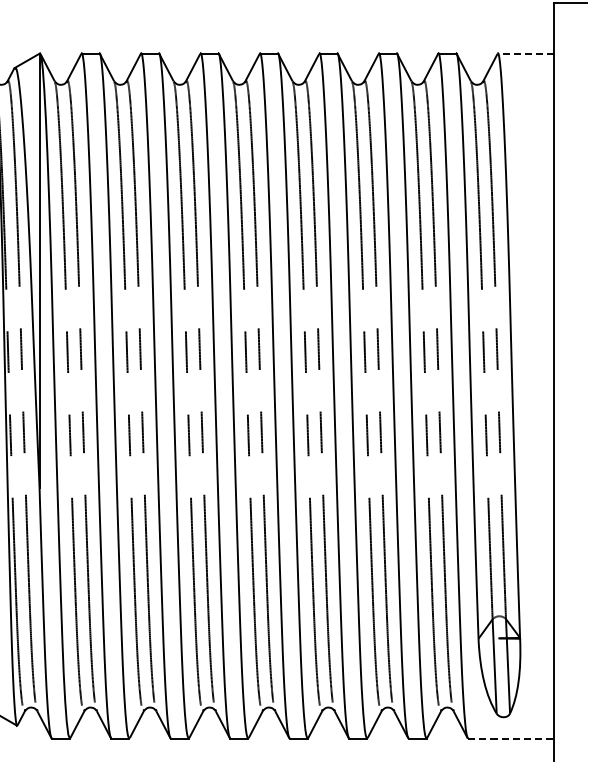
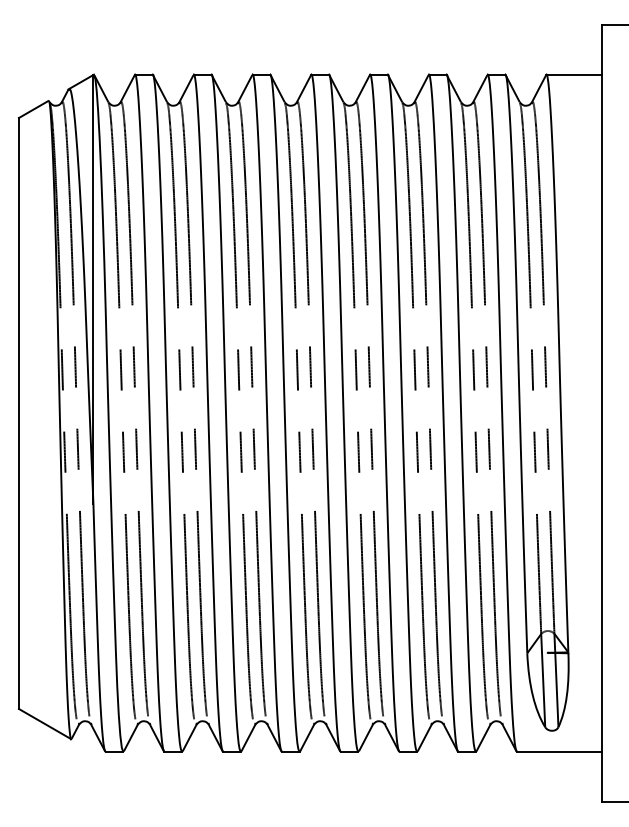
line: (526, 54) -> (574, 75), dashed -> solid
line: (512, 738) -> (560, 751), dashed -> solid

